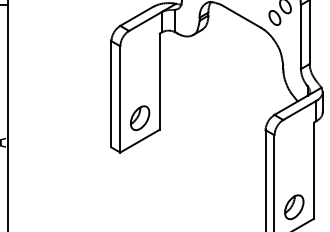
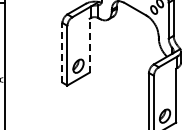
line: (159, 81) -> (89, 45), solid -> dashed
line: (111, 93) -> (62, 52), solid -> dashed

